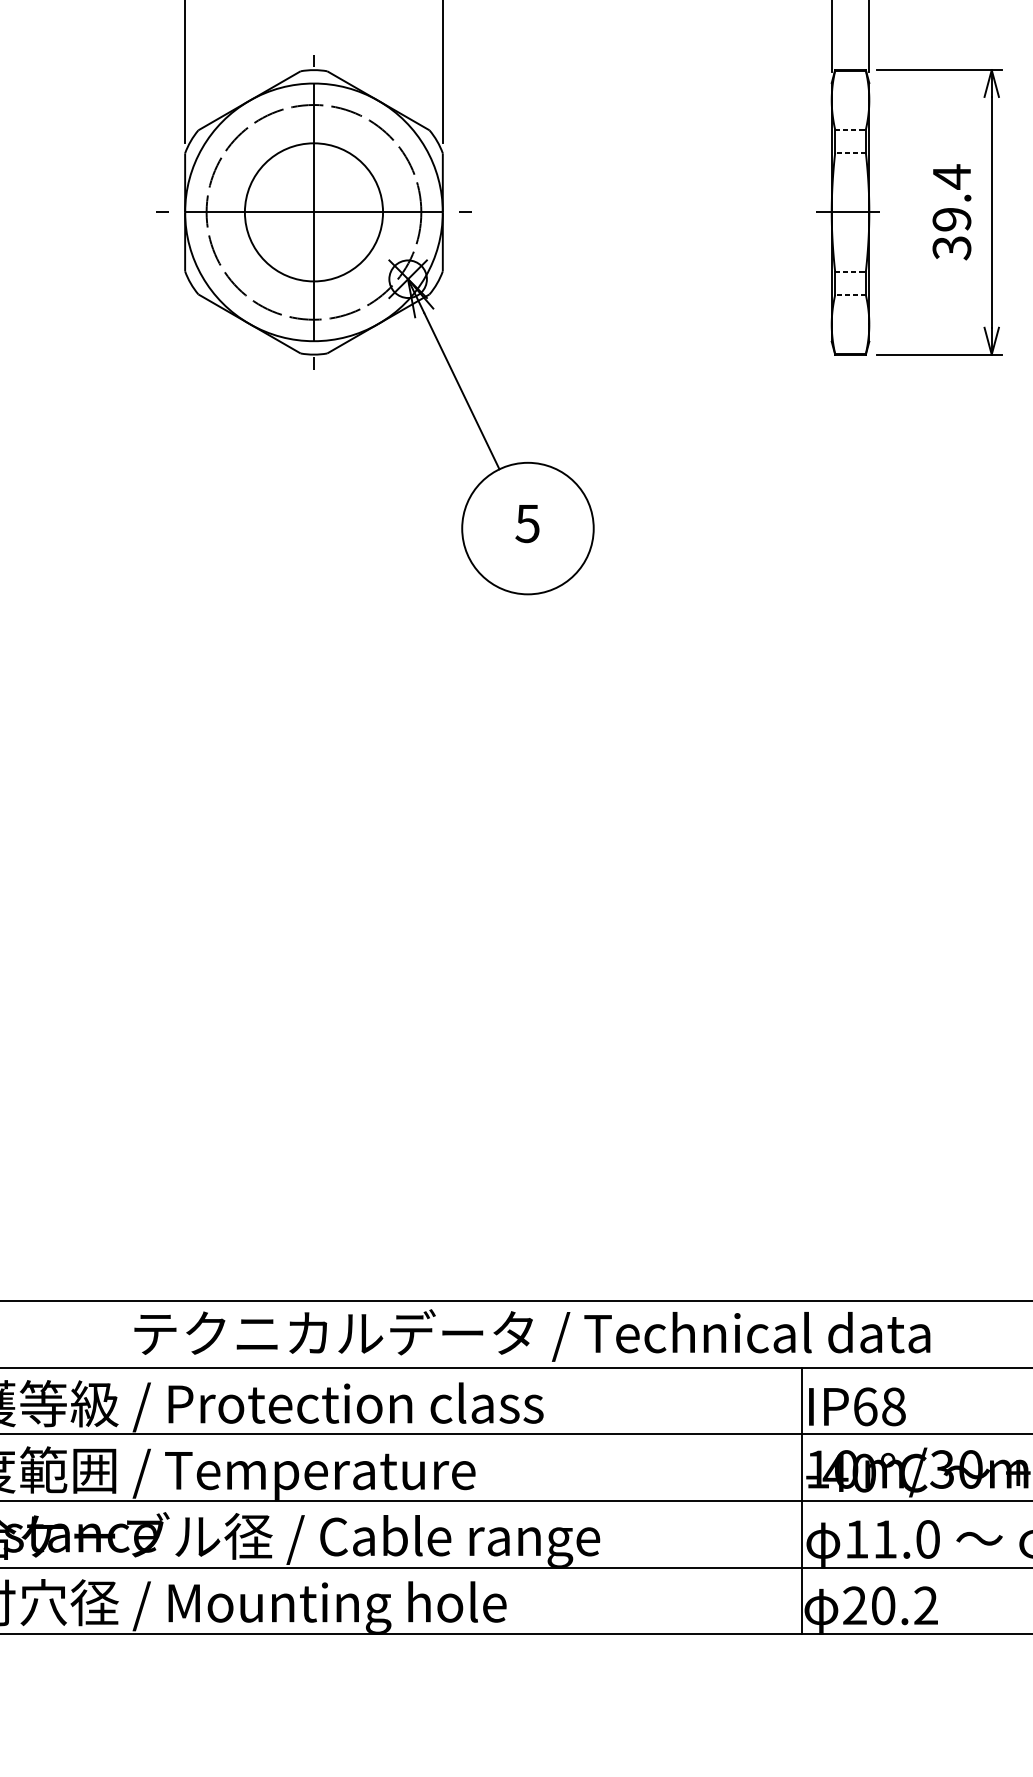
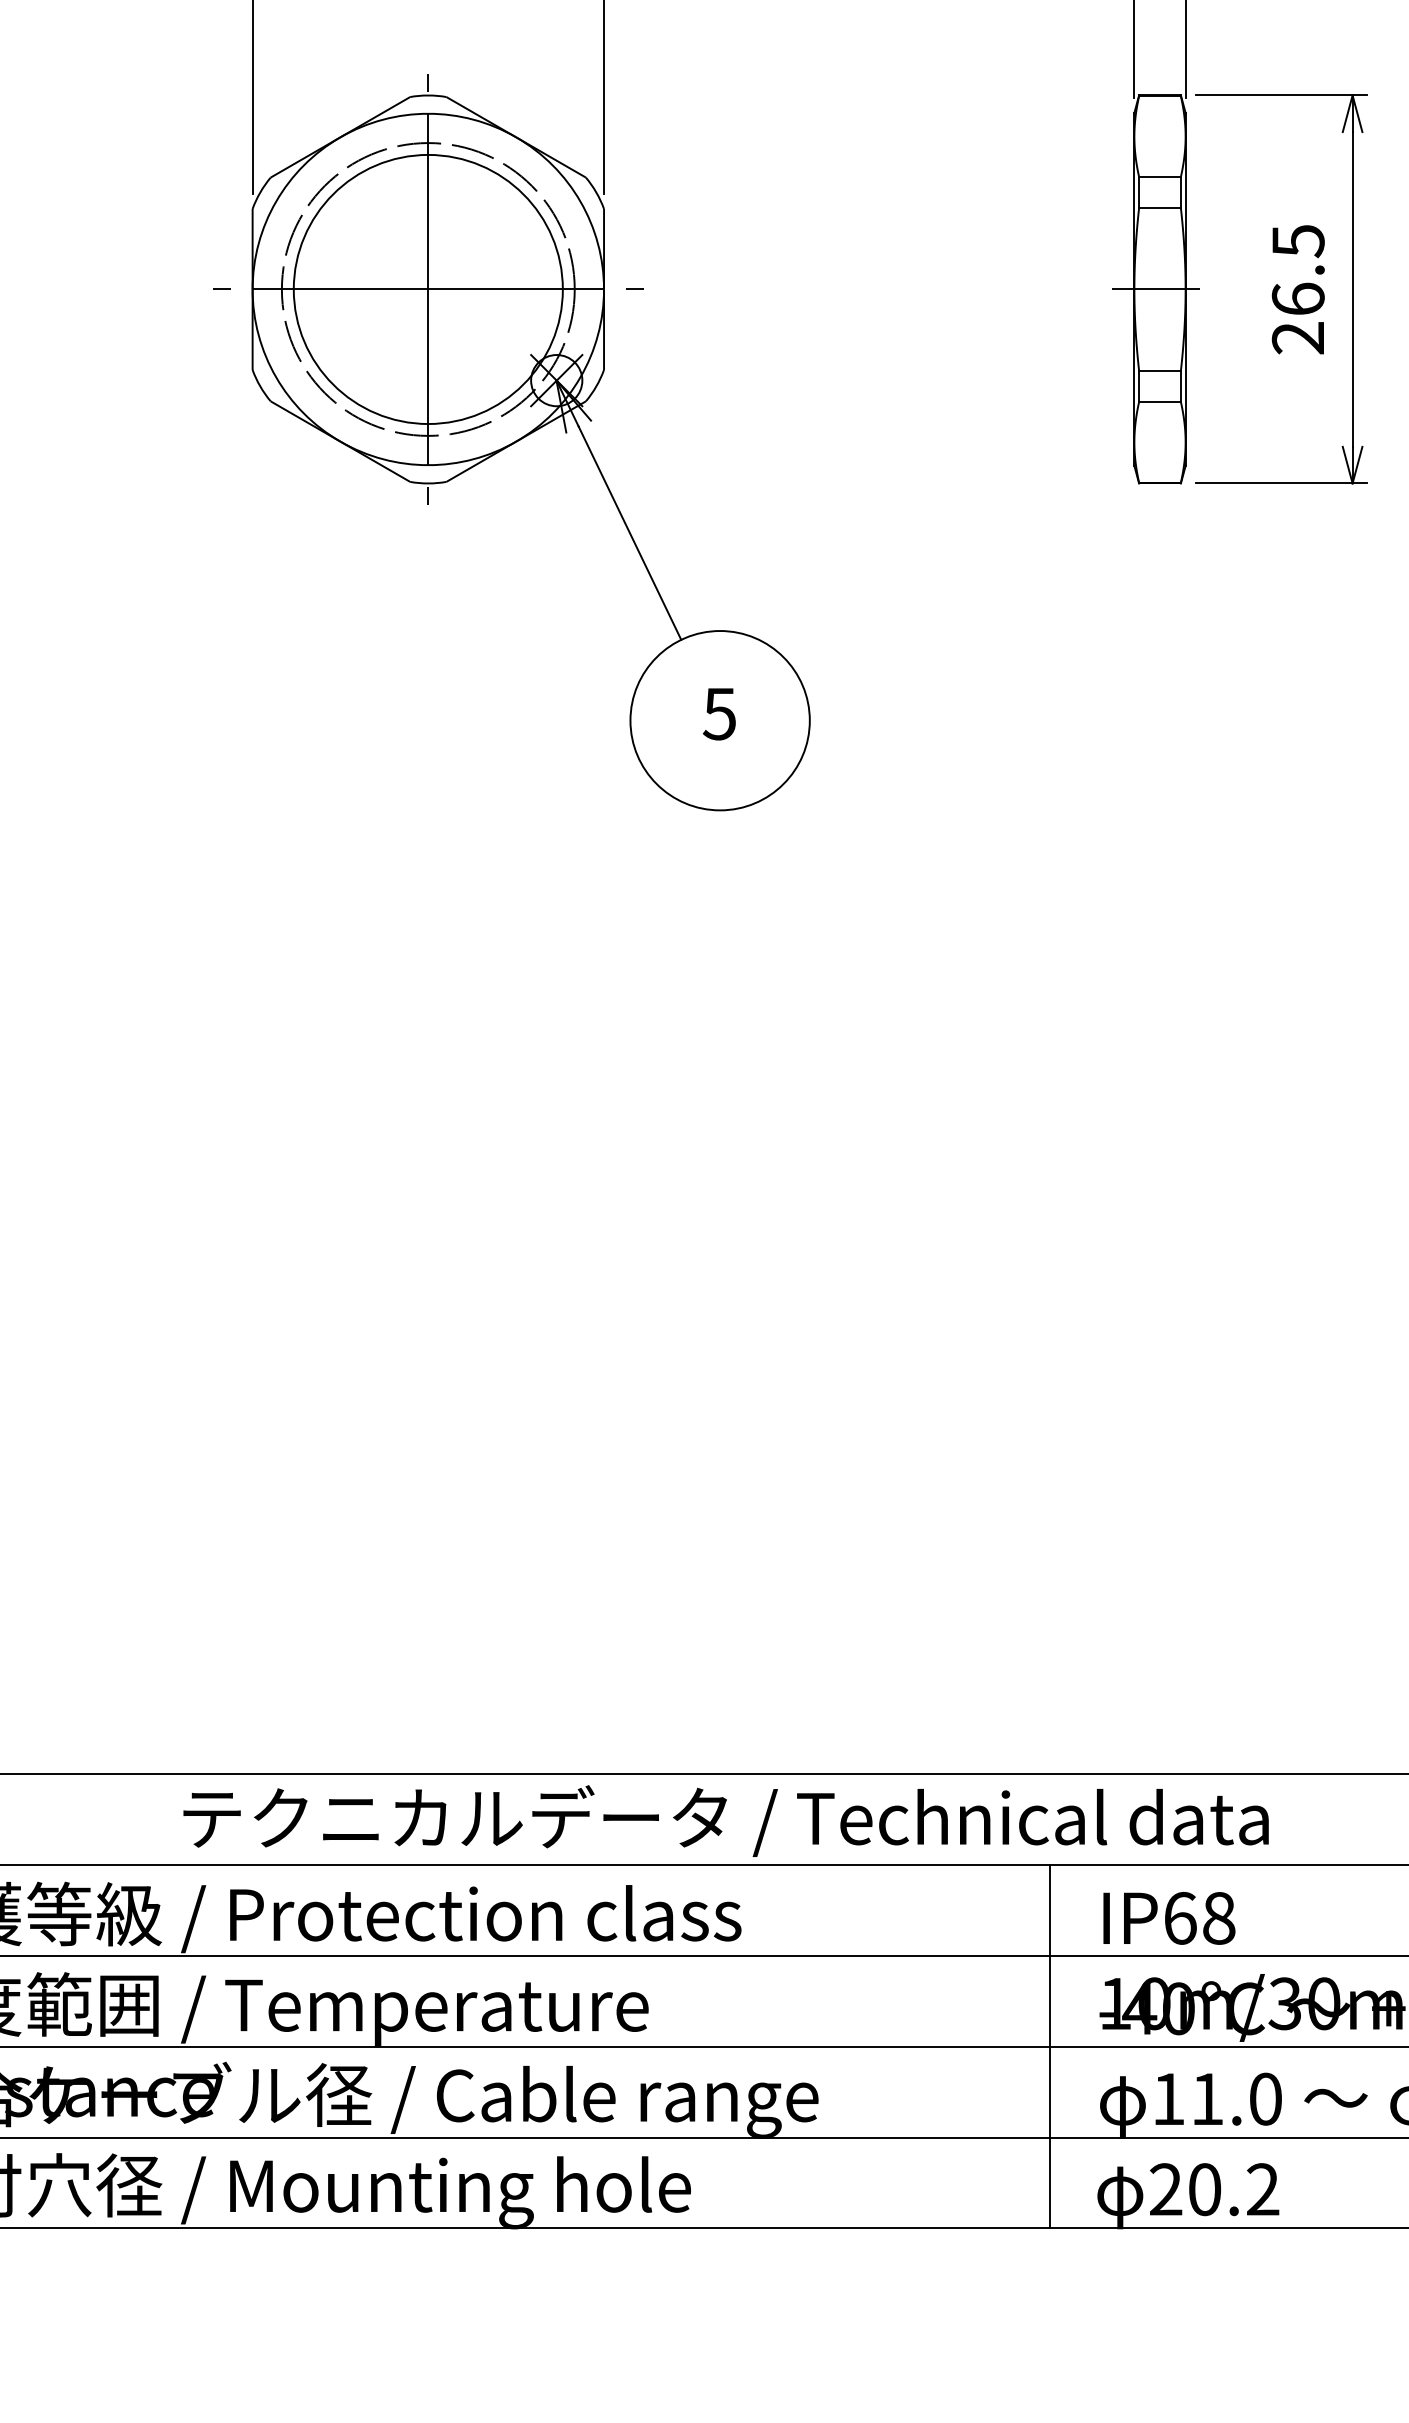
line: (850, 129) -> (1160, 176), dashed -> solid
line: (850, 153) -> (1160, 208), dashed -> solid
circle: (313, 212) -> (427, 289), size x1.43
text: (951, 212) -> (1297, 289), 39.4 -> 26.5
line: (850, 271) -> (1160, 370), dashed -> solid
line: (850, 295) -> (1160, 402), dashed -> solid
line: (802, 1500) -> (1050, 2046), moved

